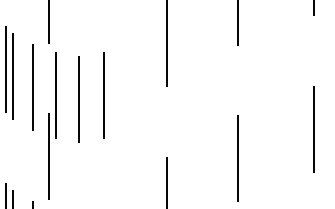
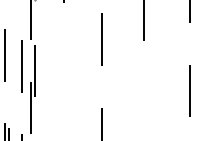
line: (13, 76) -> (9, 59), removed
line: (103, 94) -> (63, 70), removed
line: (78, 99) -> (48, 73), removed
line: (237, 157) -> (144, 108), removed

